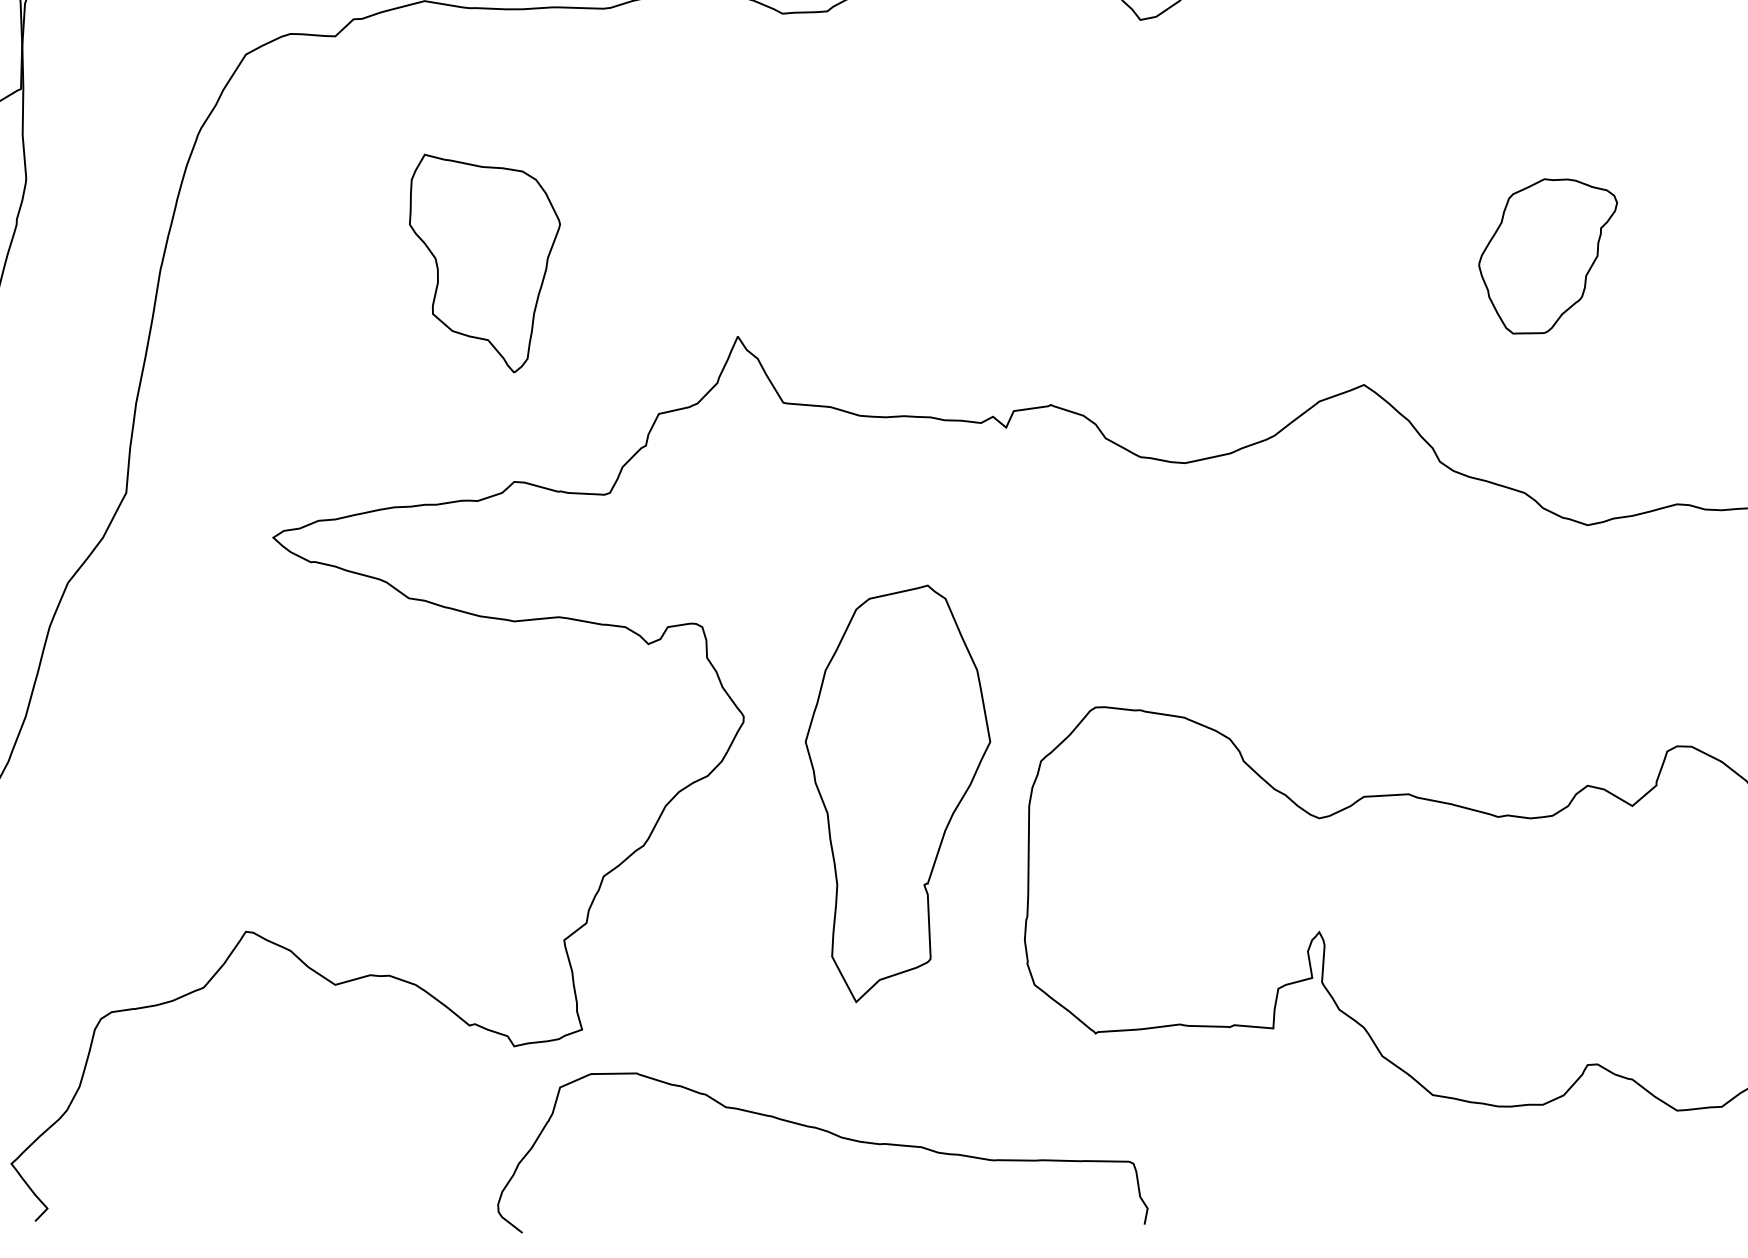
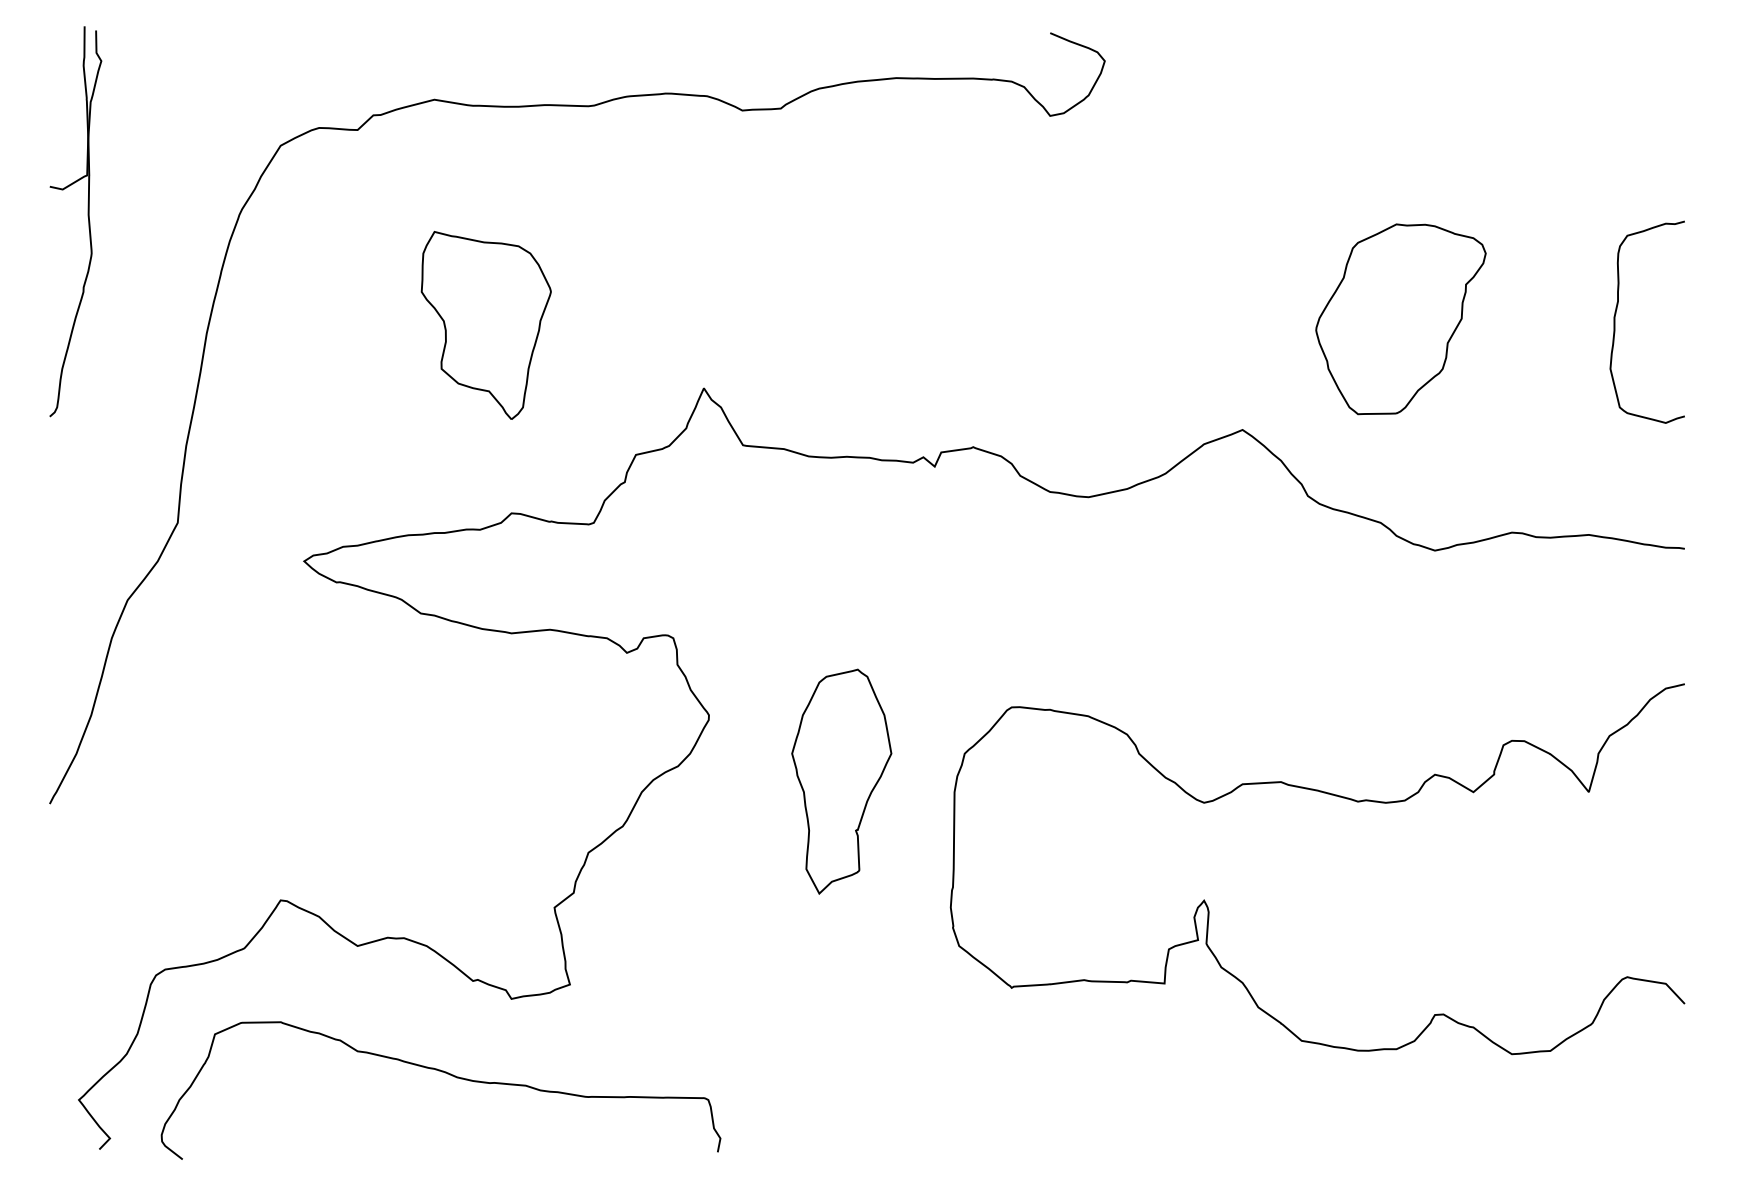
part: (1547, 256) -> (1400, 319), size x1.43
part: (897, 793) -> (841, 781), size x0.62
curve: (830, 1134) -> (447, 1074), moved

